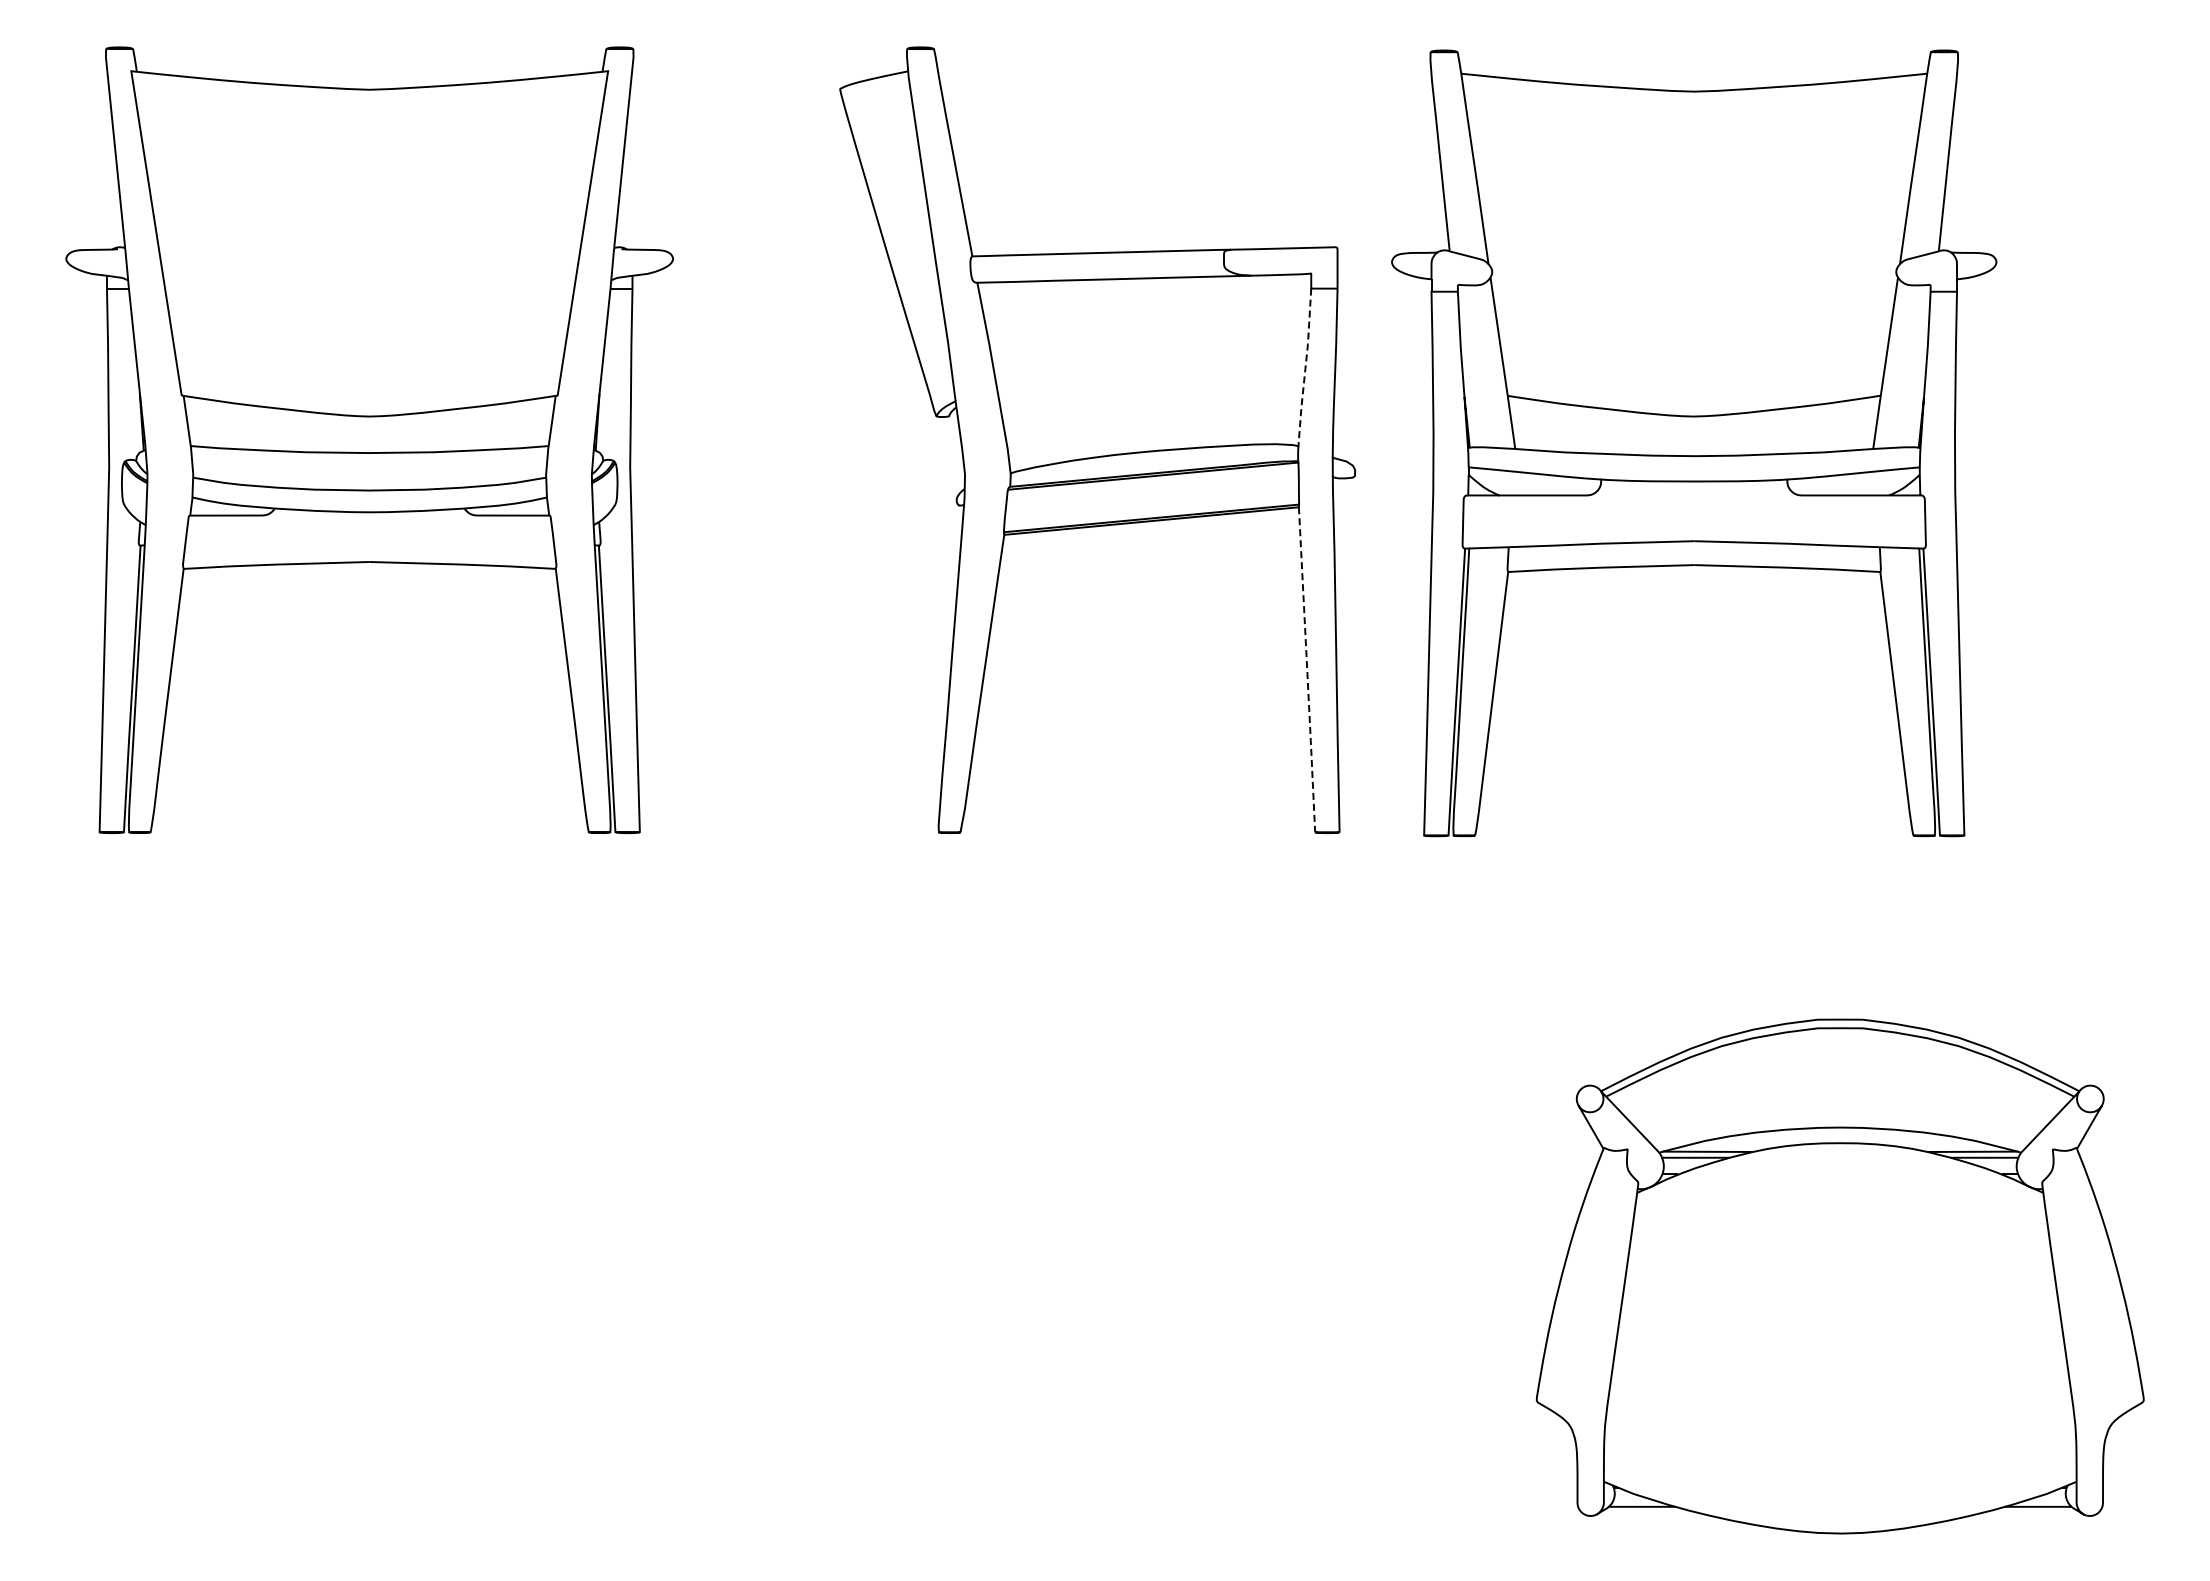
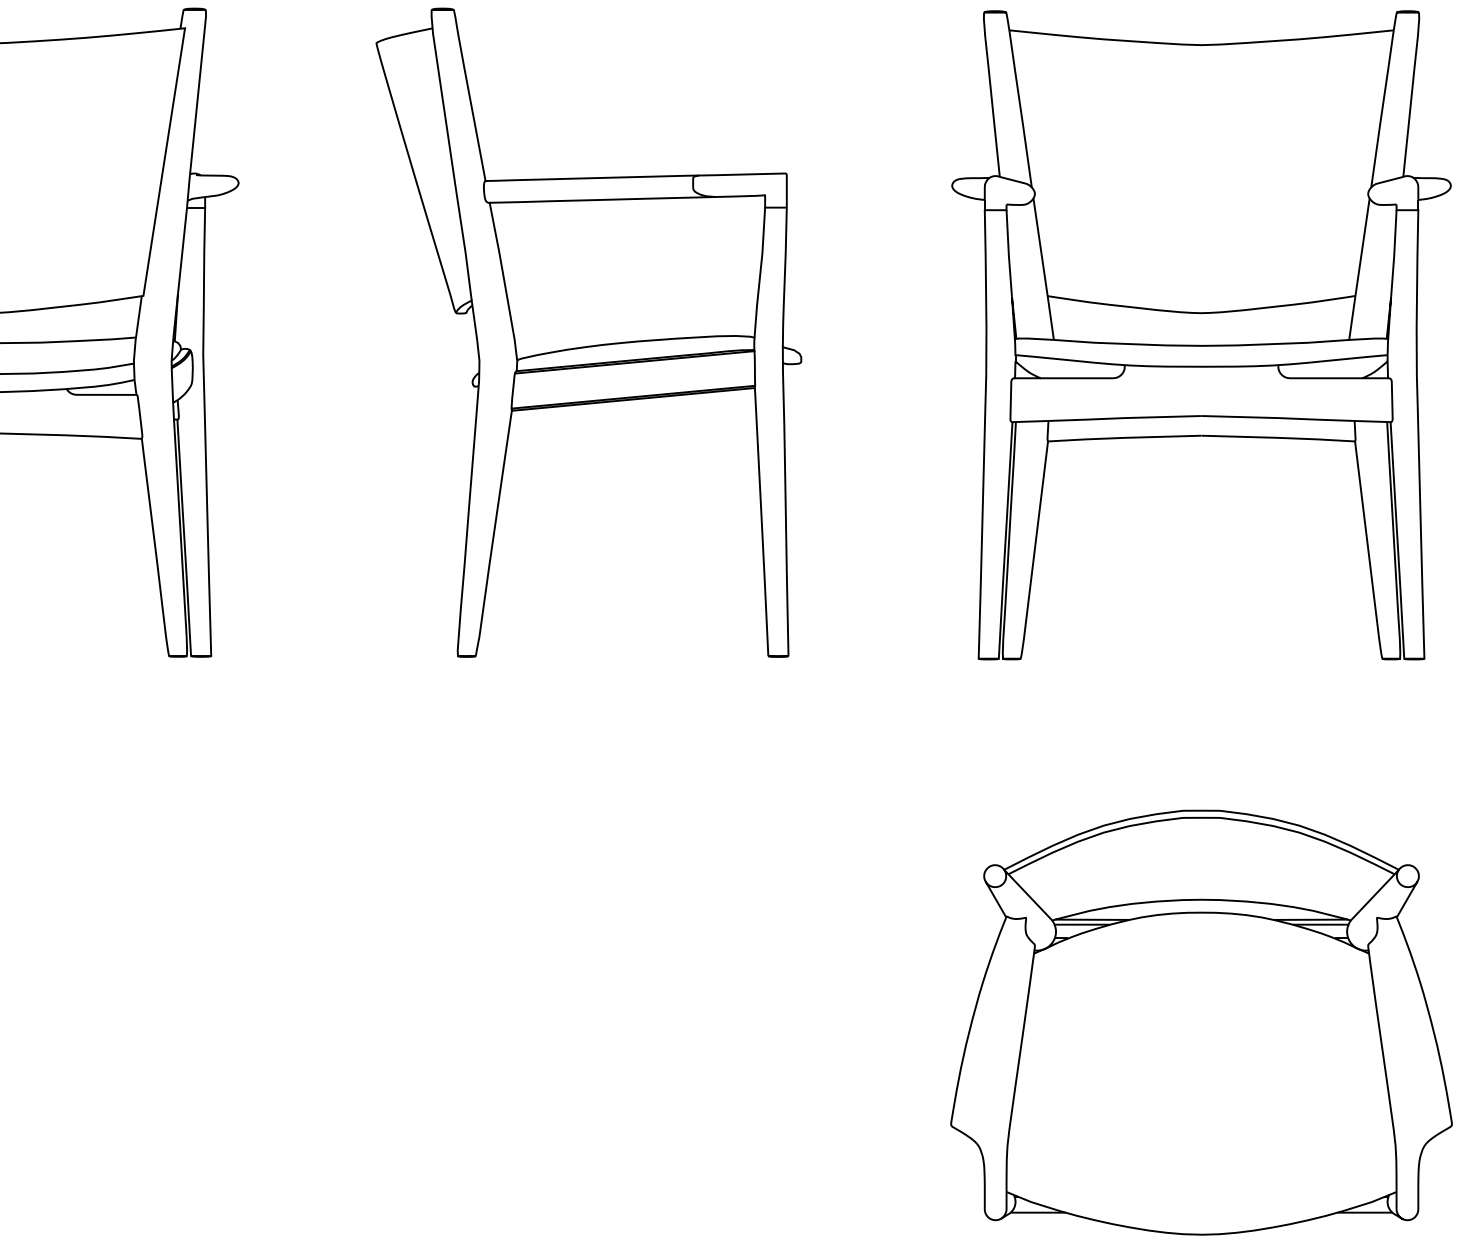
line: (1305, 367) -> (760, 272), dashed -> solid
part: (1694, 443) -> (1201, 335), moved
line: (1307, 670) -> (762, 522), dashed -> solid

